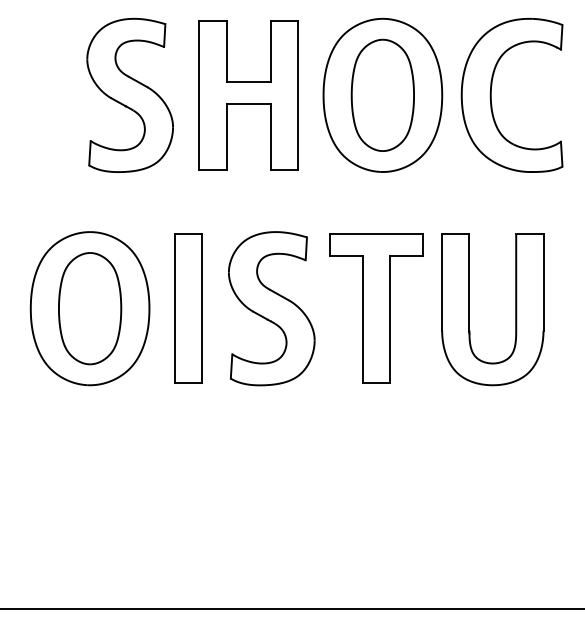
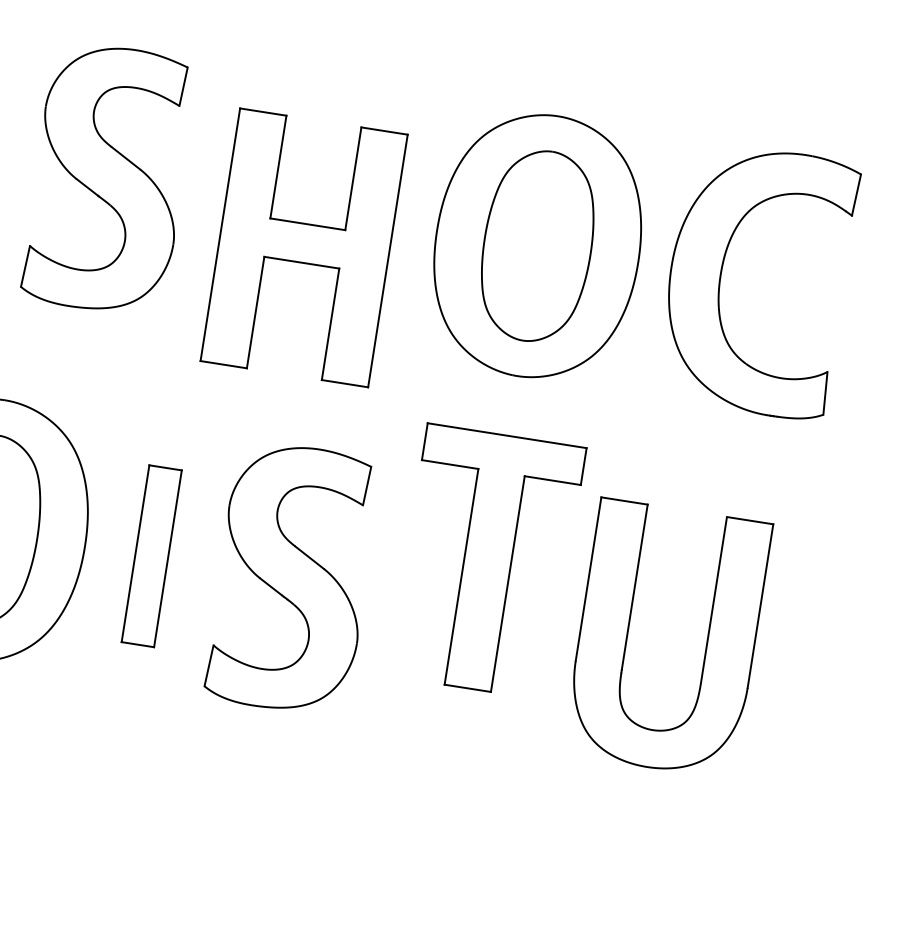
part: (248, 95) -> (303, 247), moved
part: (188, 308) -> (151, 555), size x0.7
part: (376, 308) -> (487, 561), moved

